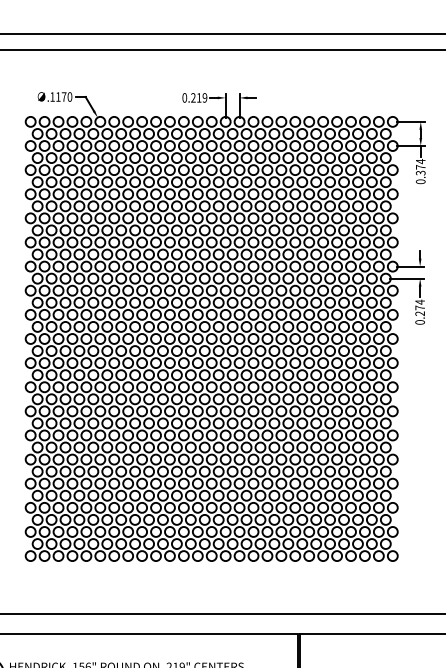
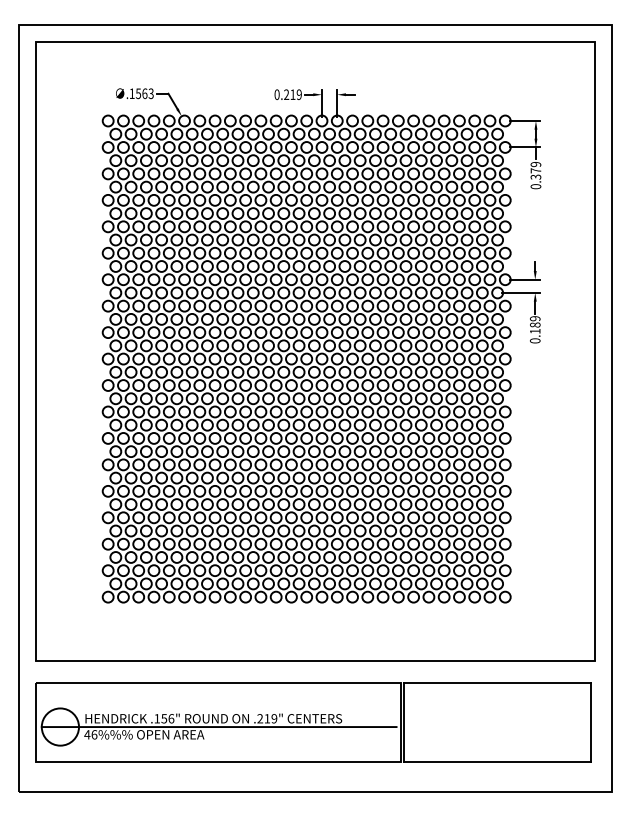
text: (63, 96) -> (144, 93), .1170 -> .1563
text: (420, 161) -> (535, 164), 0.374 -> 0.379
text: (419, 307) -> (534, 324), 0.274 -> 0.189

